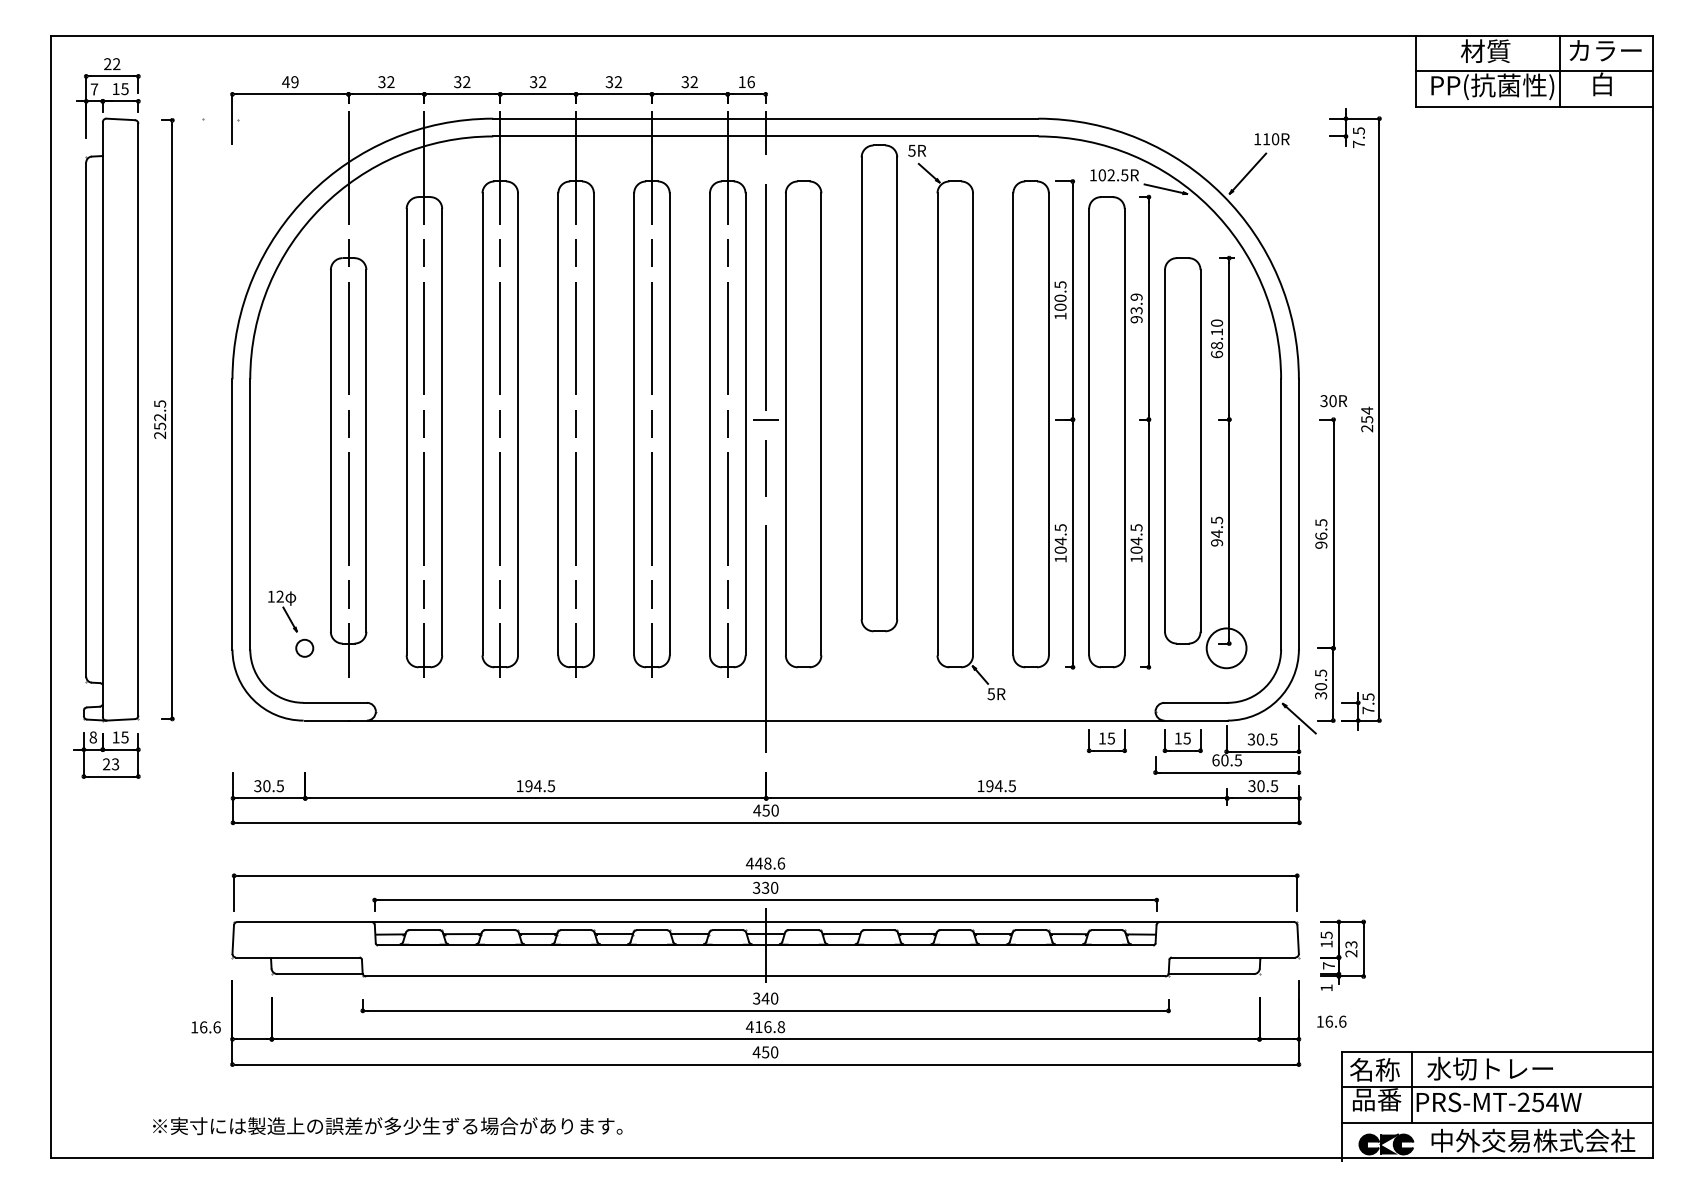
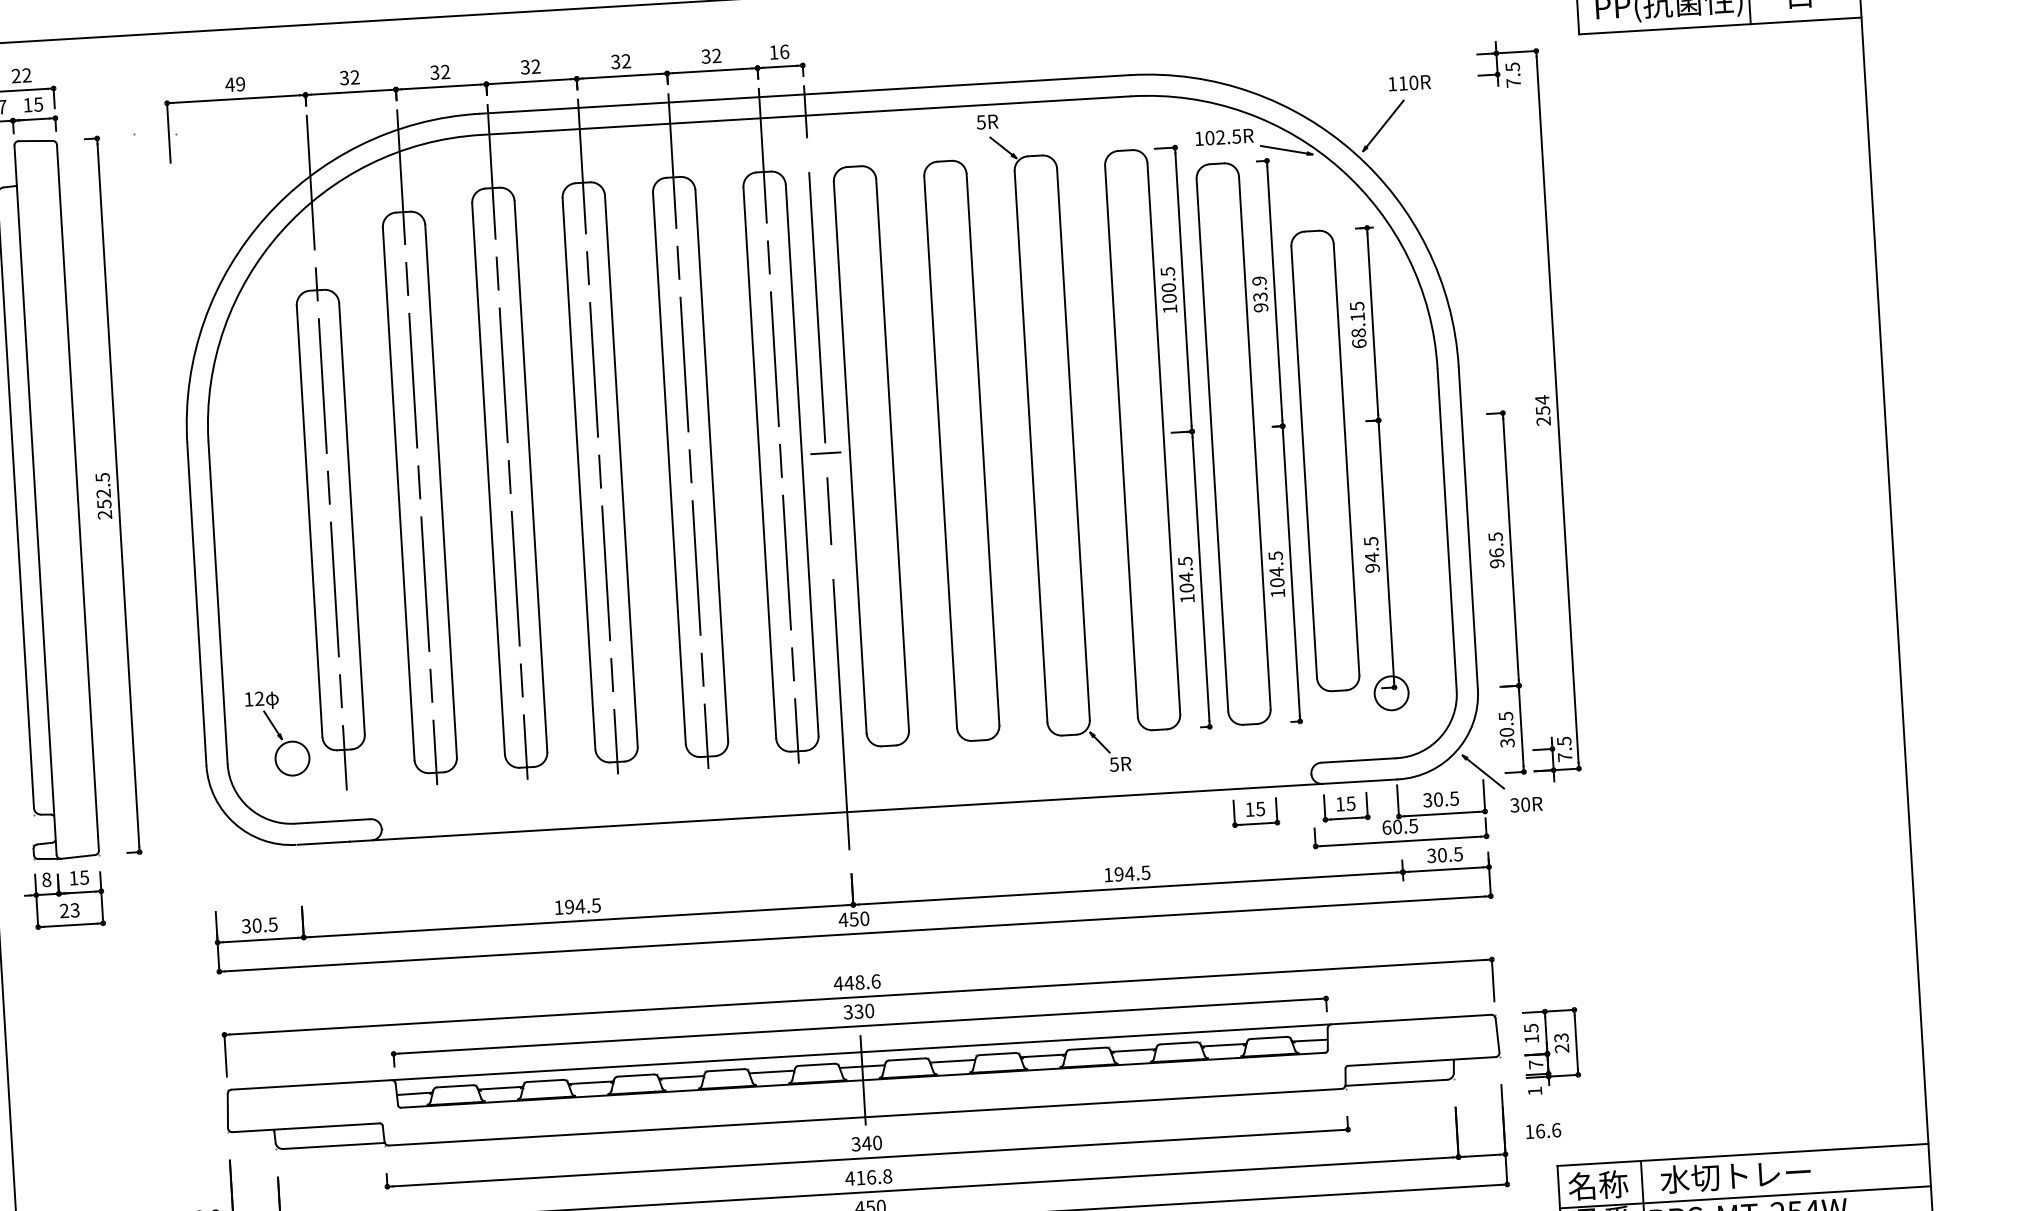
text: (1216, 322) -> (1356, 305), 68.10 -> 68.15
part: (879, 388) -> (961, 451), moved
text: (1333, 401) -> (1526, 805), moved
circle: (304, 648) -> (292, 758), size x1.67
circle: (1226, 648) -> (1391, 693), size x0.71

